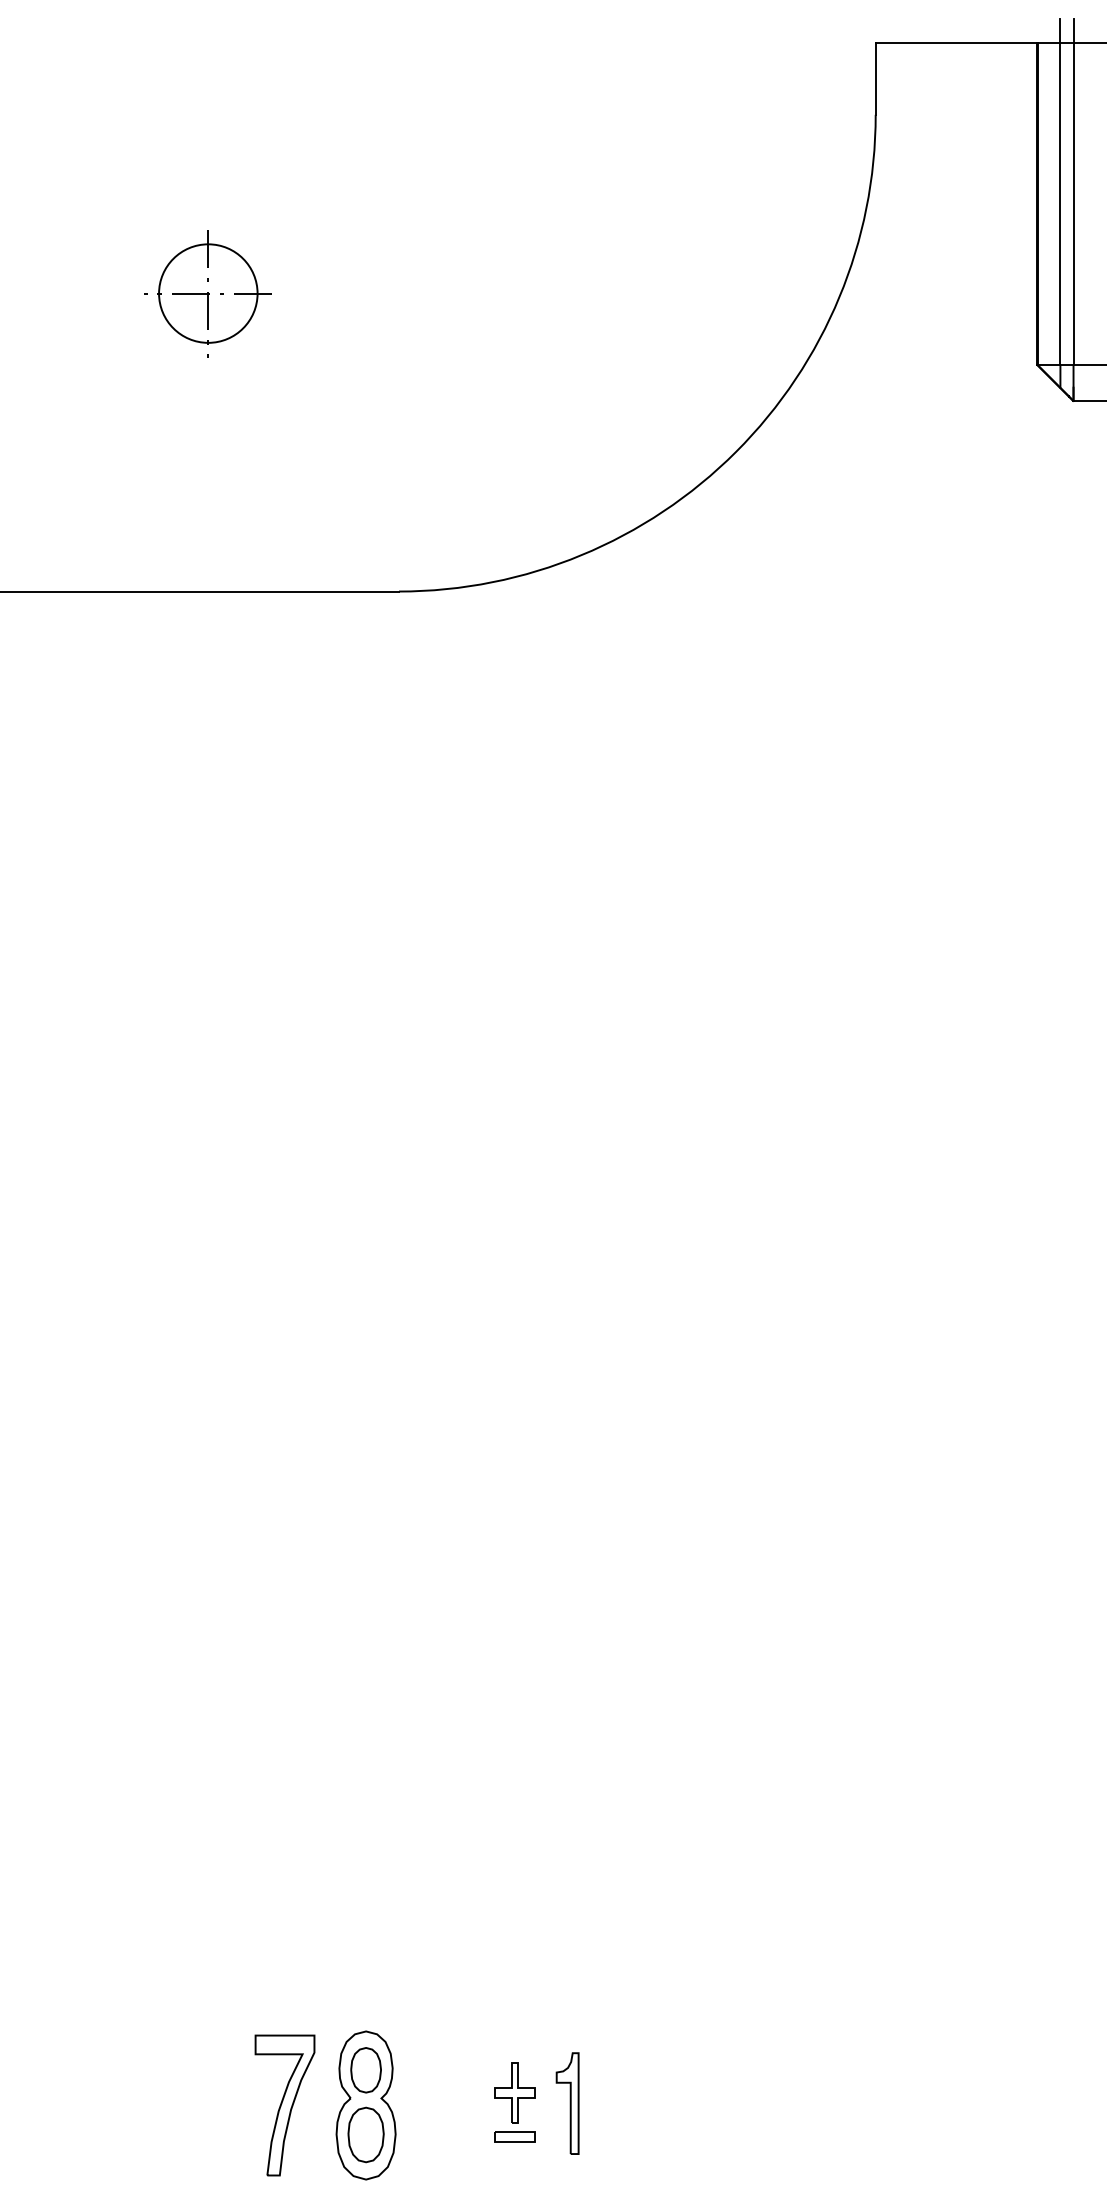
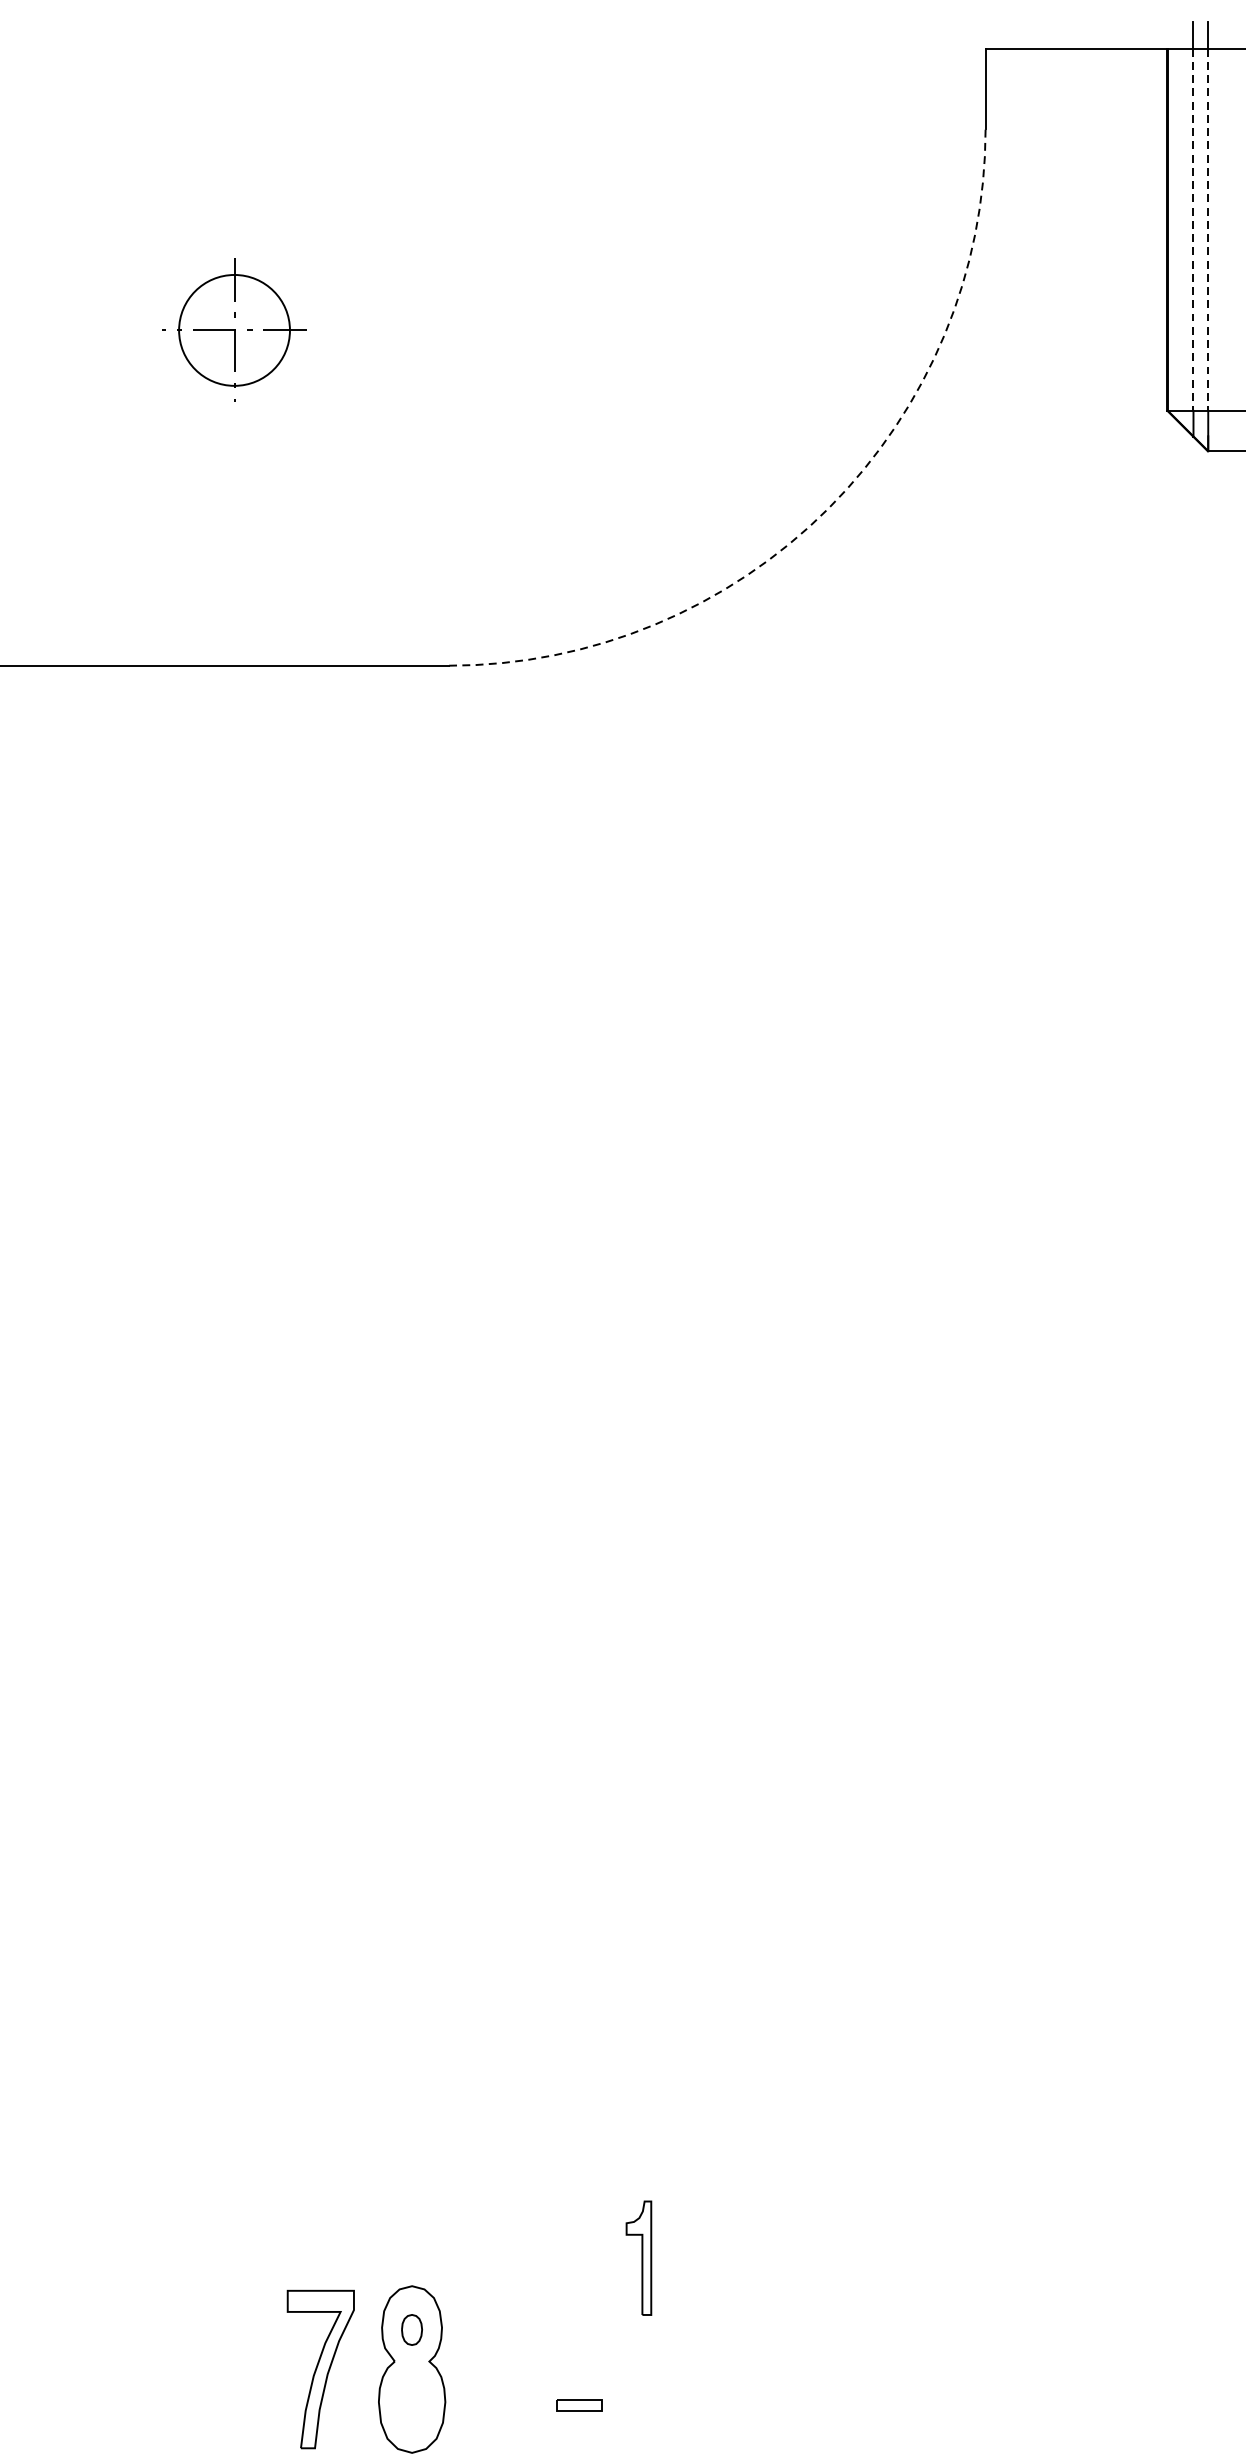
line: (1060, 204) -> (1193, 230), solid -> dashed
line: (1073, 204) -> (1208, 230), solid -> dashed
arc: (736, 451) -> (828, 508), solid -> dashed
part: (365, 2070) -> (411, 2330), size x0.6
part: (514, 2092) -> (579, 2354), removed
part: (567, 2103) -> (638, 2258), moved
part: (365, 2134) -> (411, 2402), removed

